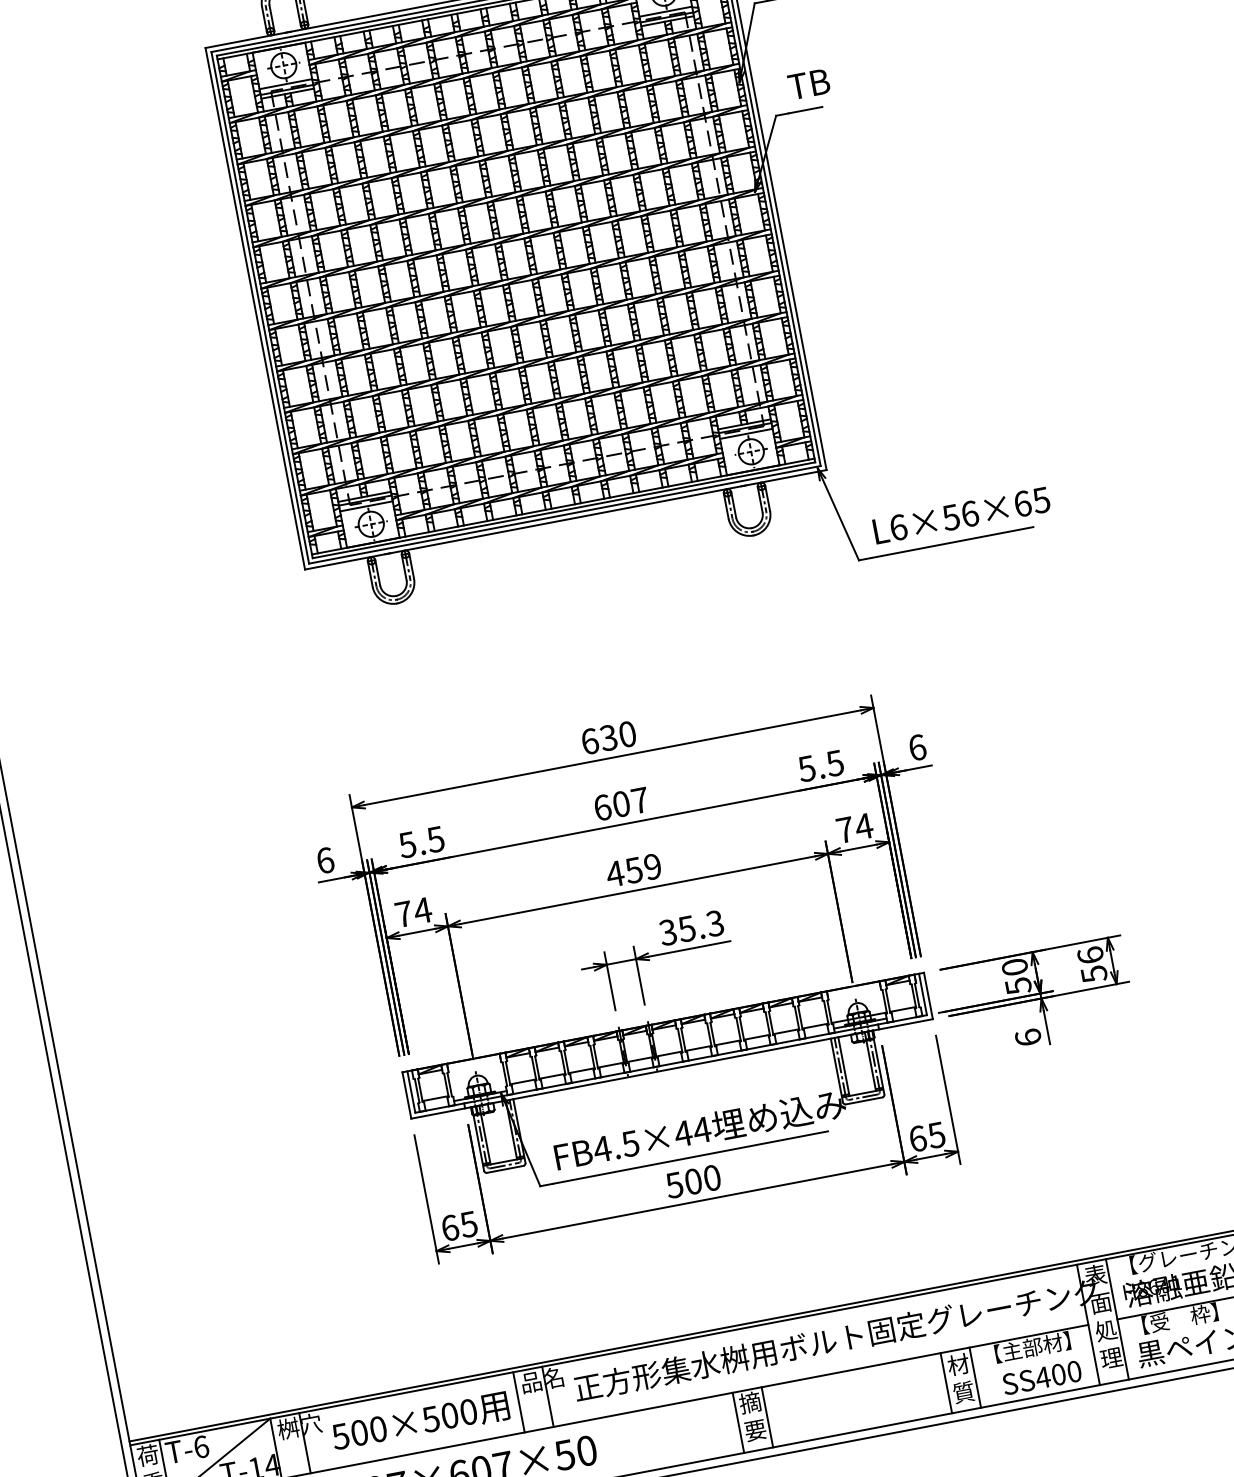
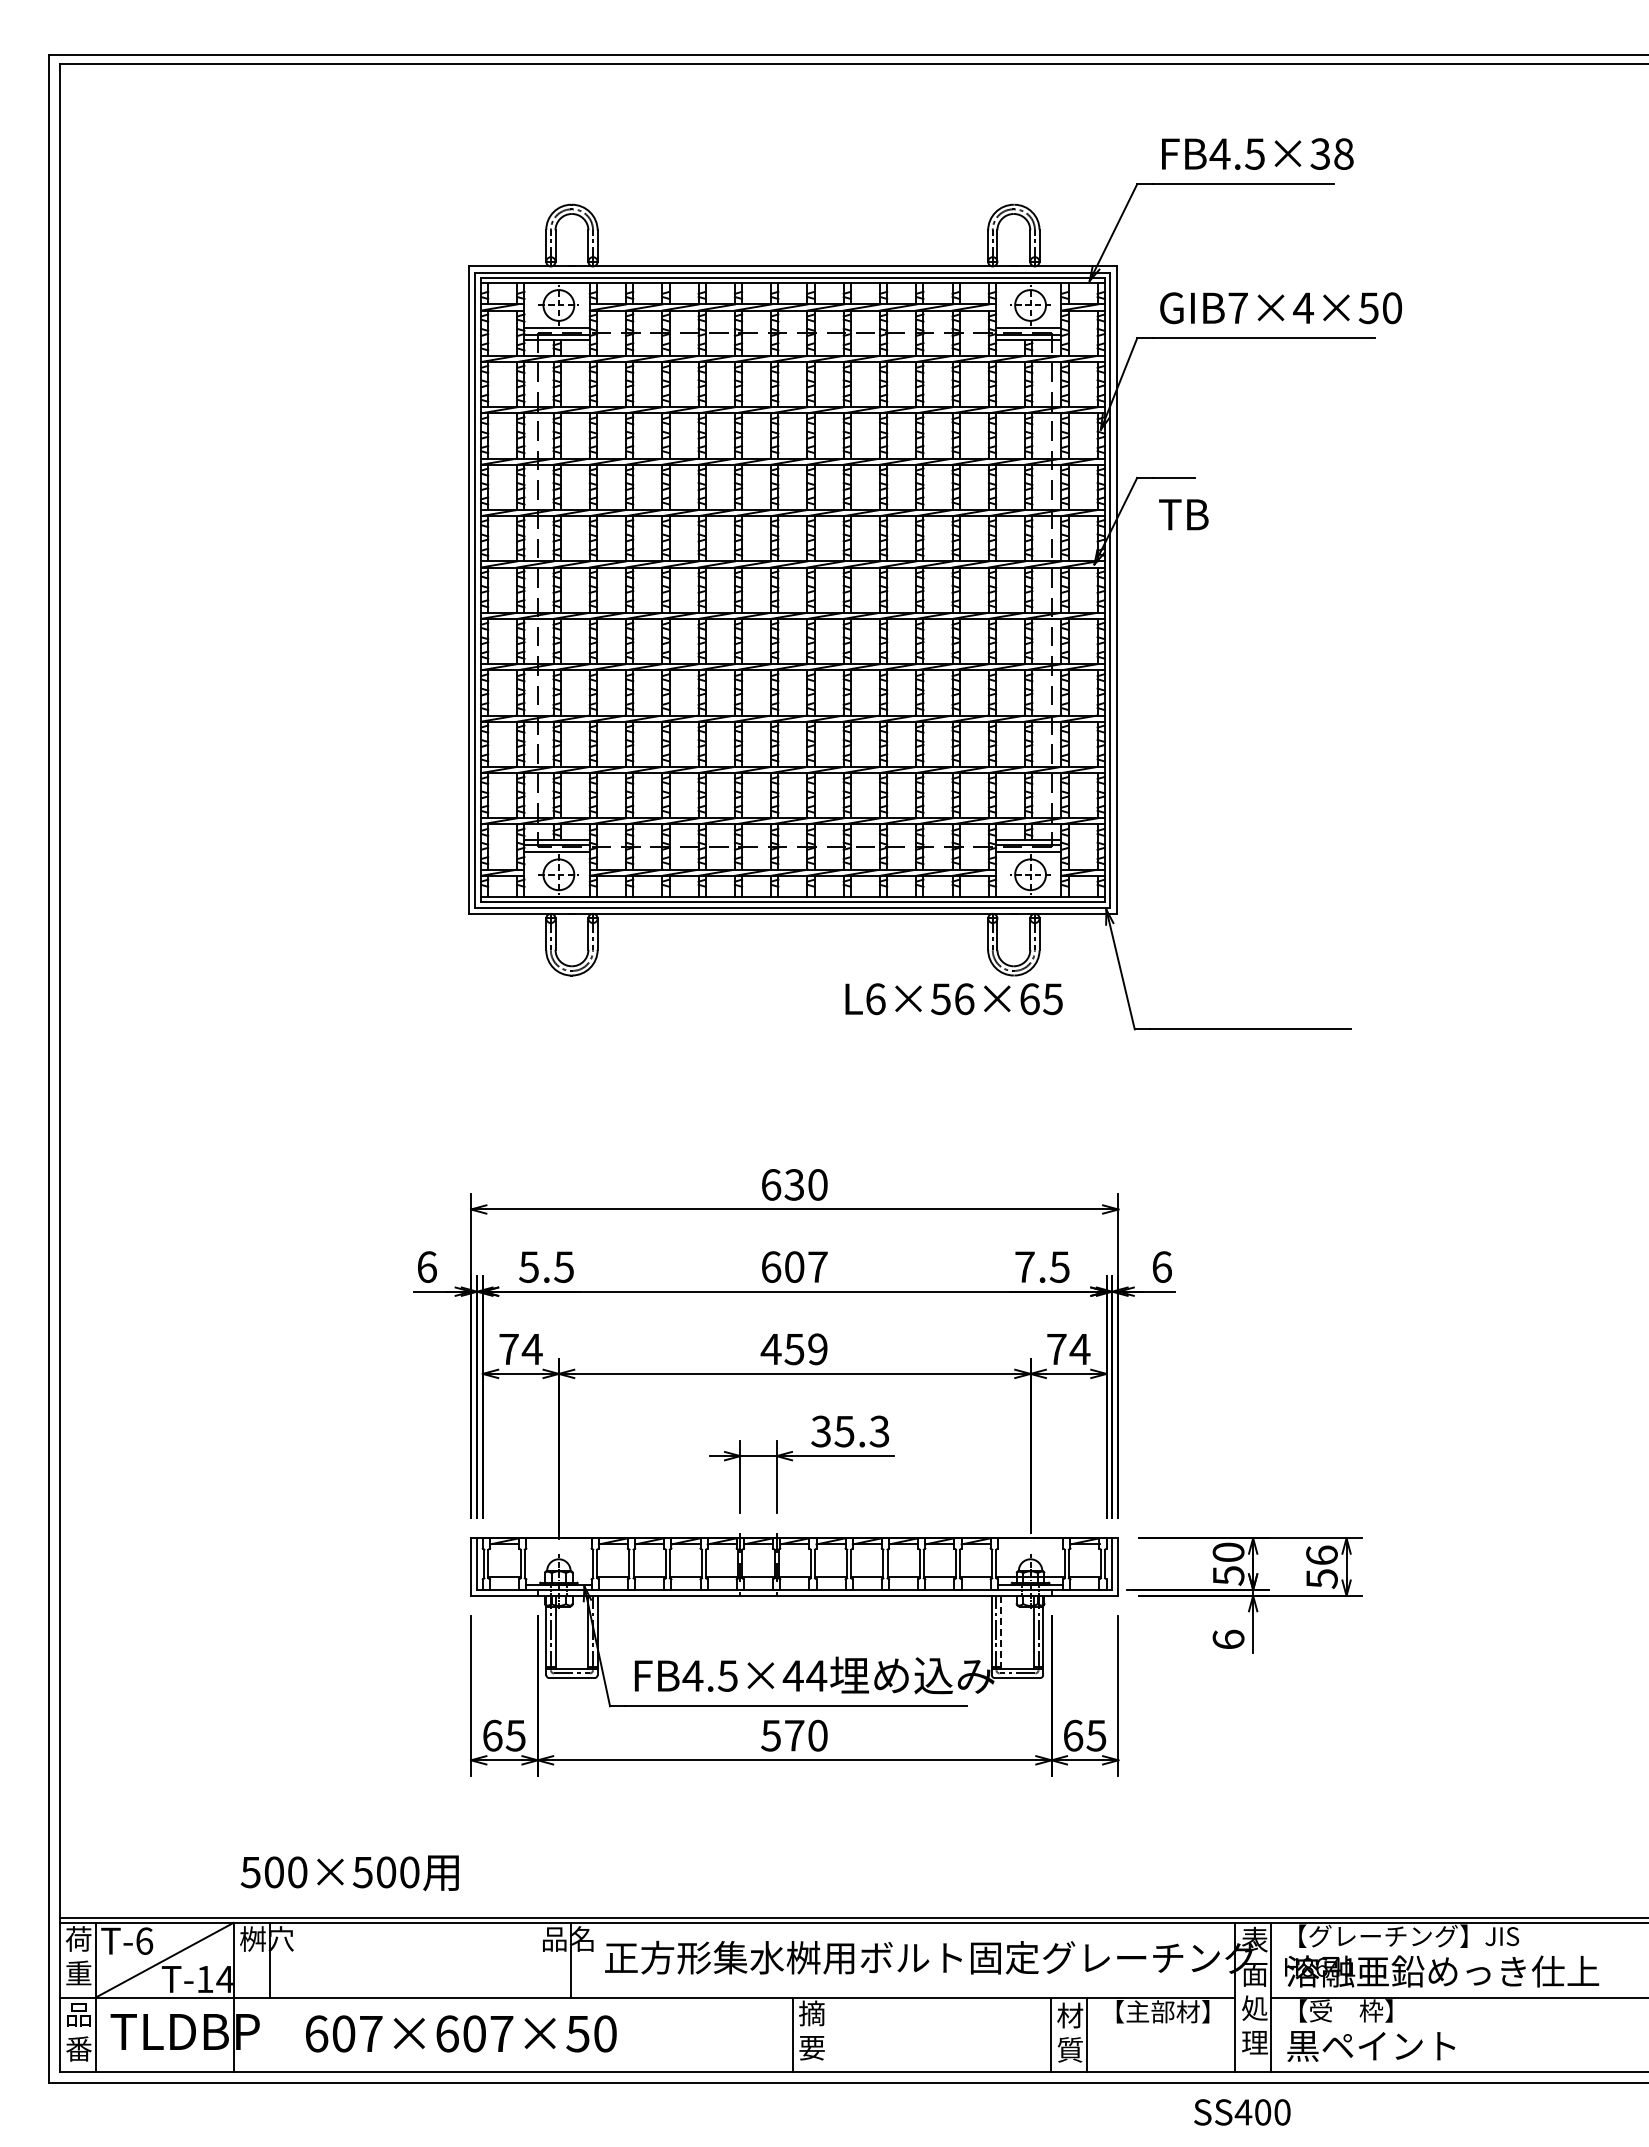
text: (808, 84) -> (1183, 514), moved
text: (961, 515) -> (953, 999), moved
text: (806, 769) -> (1024, 1267), 5.5 -> 7.5
line: (844, 1065) -> (1001, 1631), solid -> dashed
text: (693, 1181) -> (794, 1735), 500 -> 570
text: (1042, 1377) -> (1242, 2112), moved
line: (519, 1401) -> (535, 1959), removed
line: (767, 1416) -> (829, 2034), removed
text: (420, 1422) -> (349, 1873), moved

